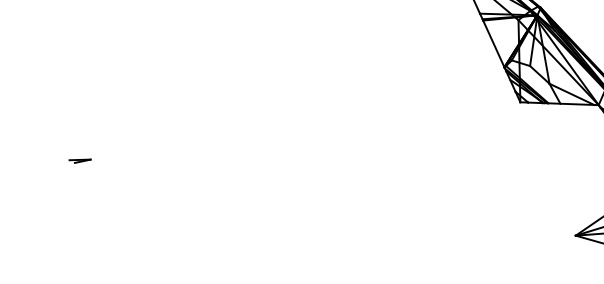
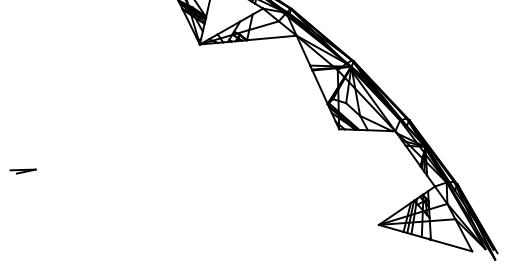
part: (79, 161) -> (22, 171), size x1.67

